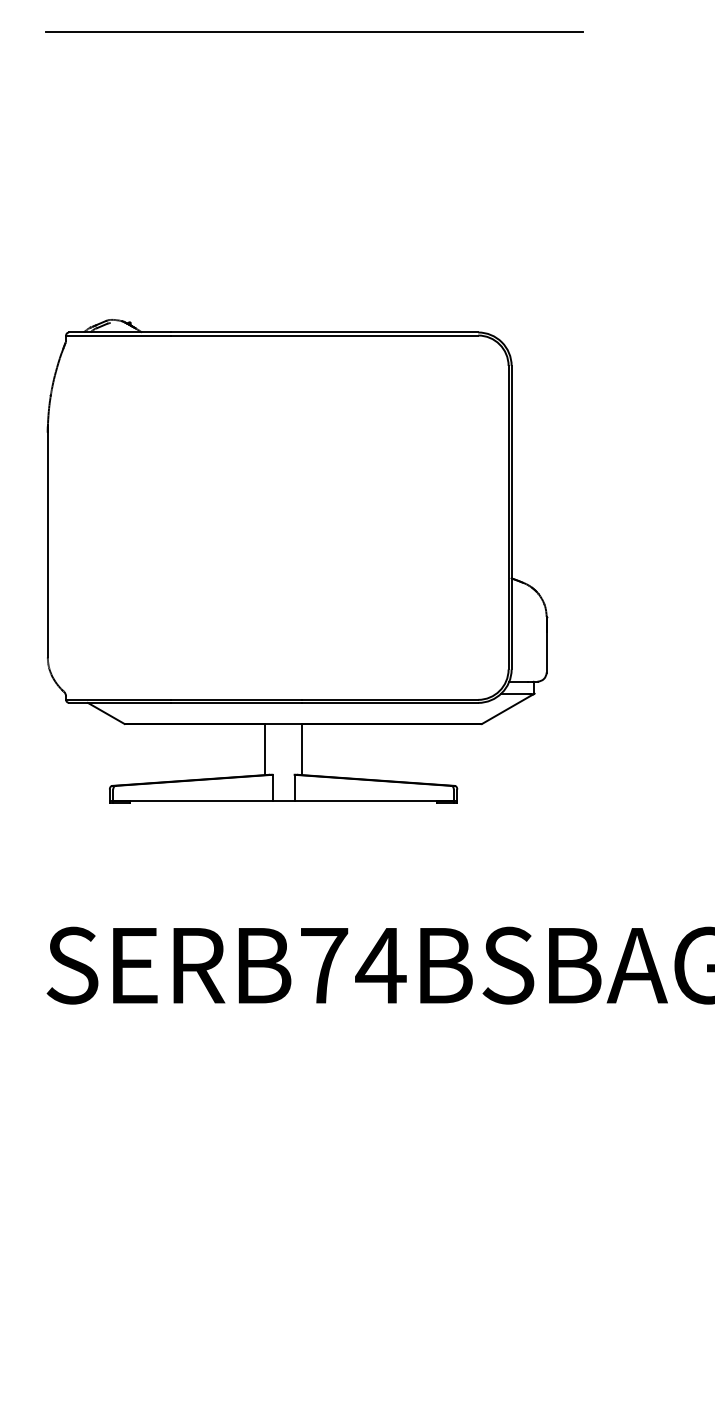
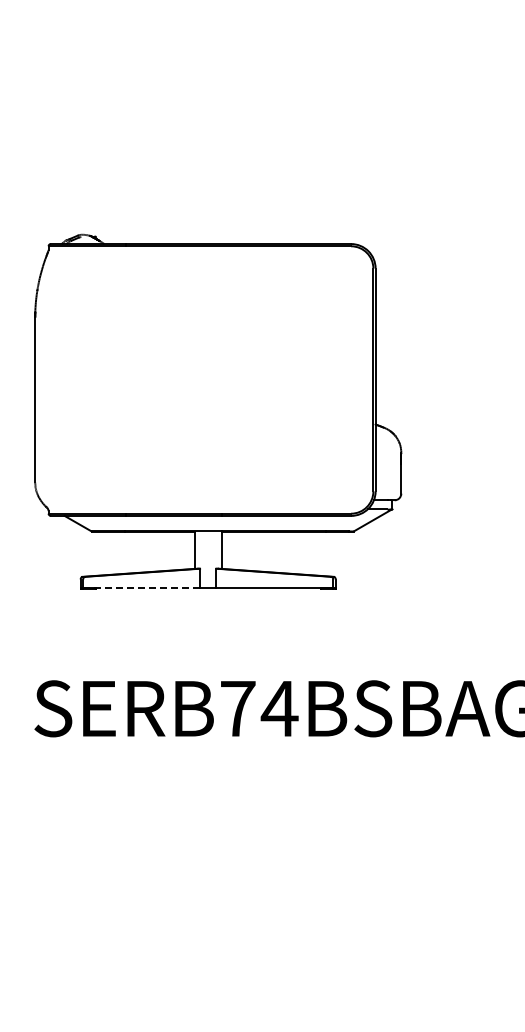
line: (313, 32) -> (230, 23), removed
line: (194, 801) -> (142, 588), solid -> dashed

